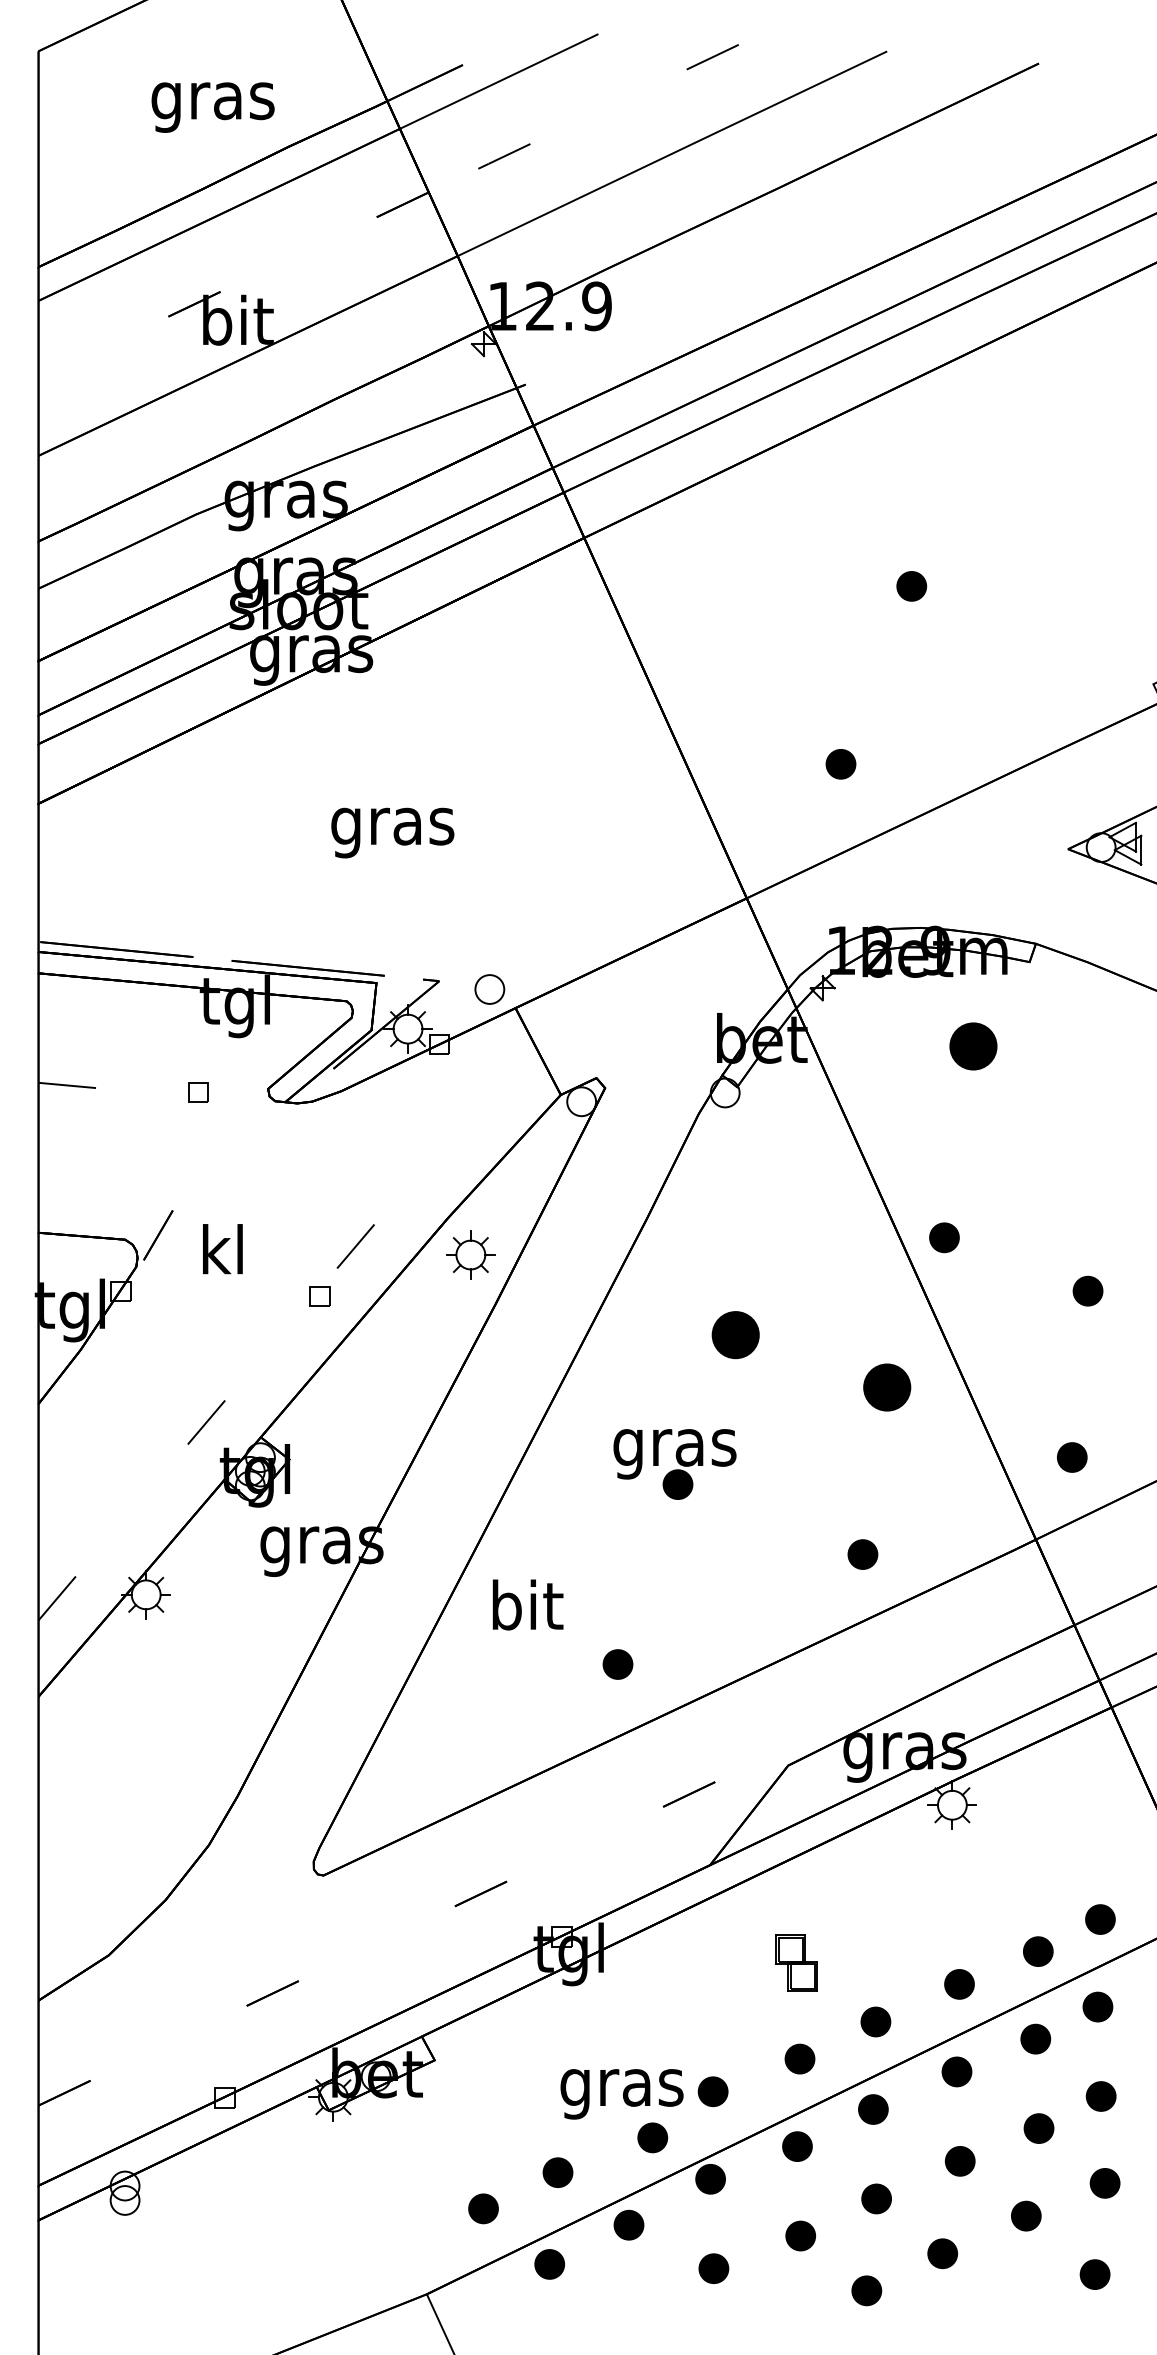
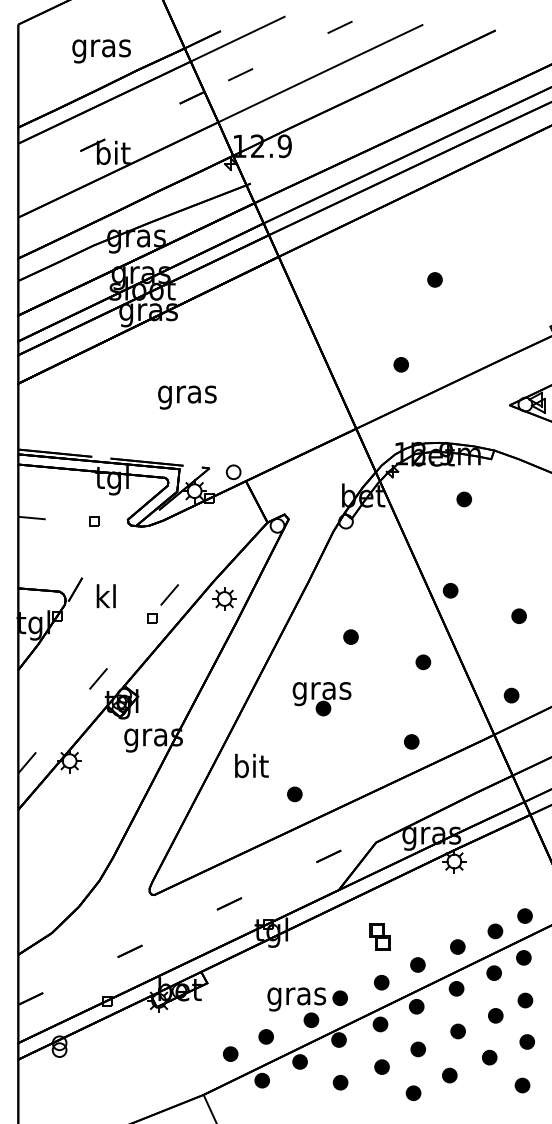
part: (971, 1046) -> (463, 499), size x0.62
part: (734, 1333) -> (350, 636), size x0.62
part: (887, 1388) -> (423, 662), size x0.62

